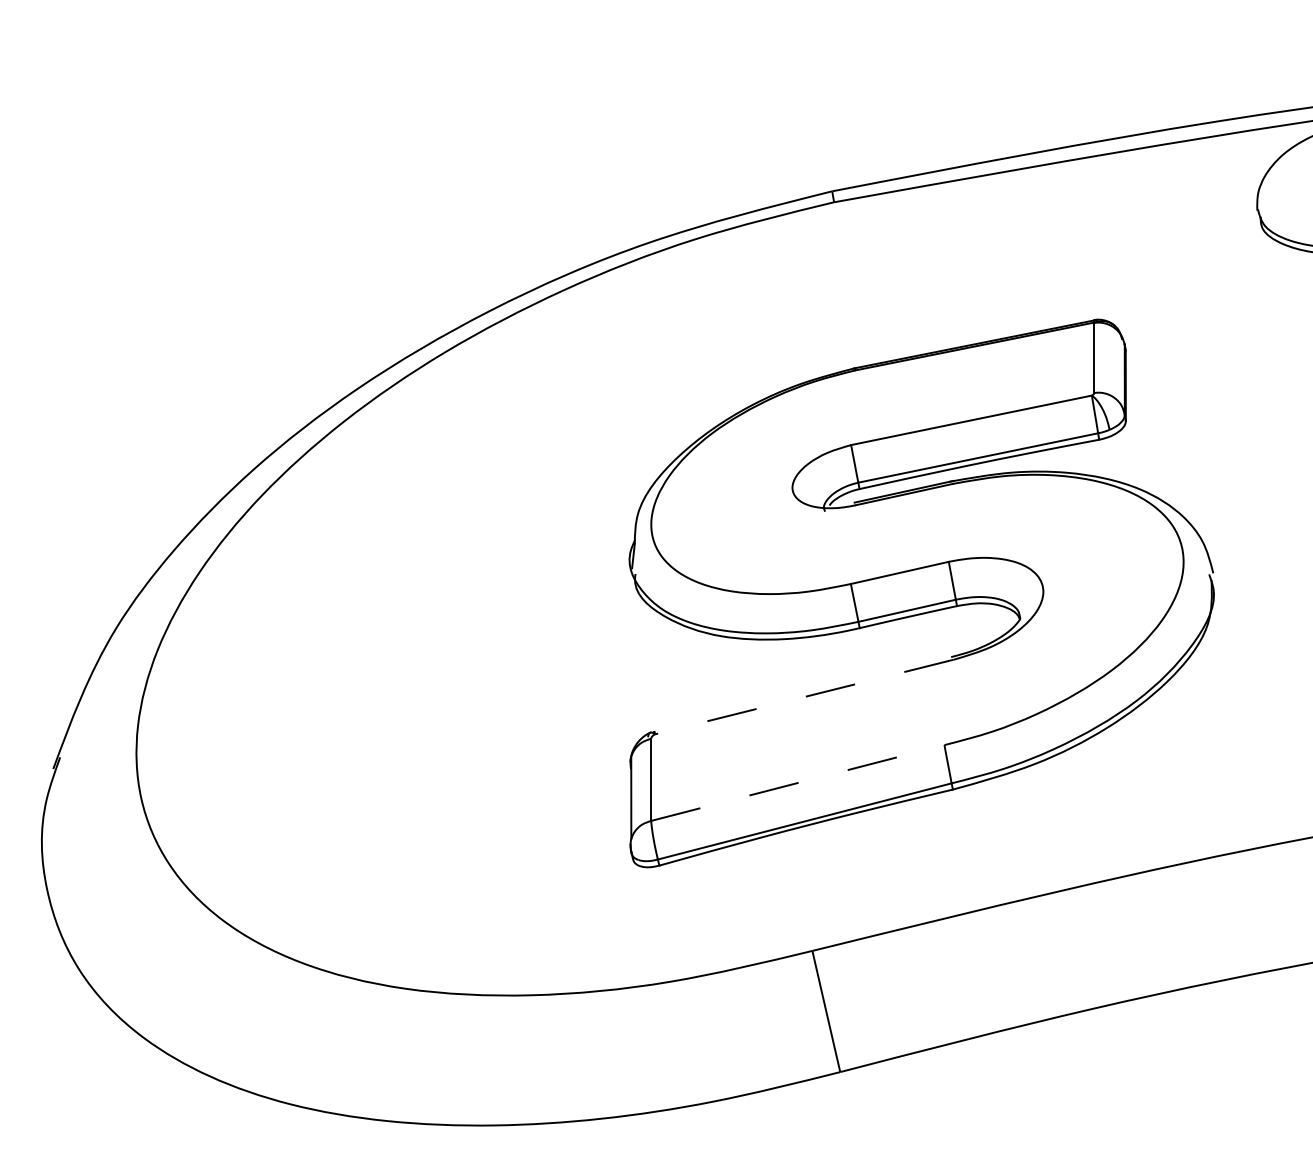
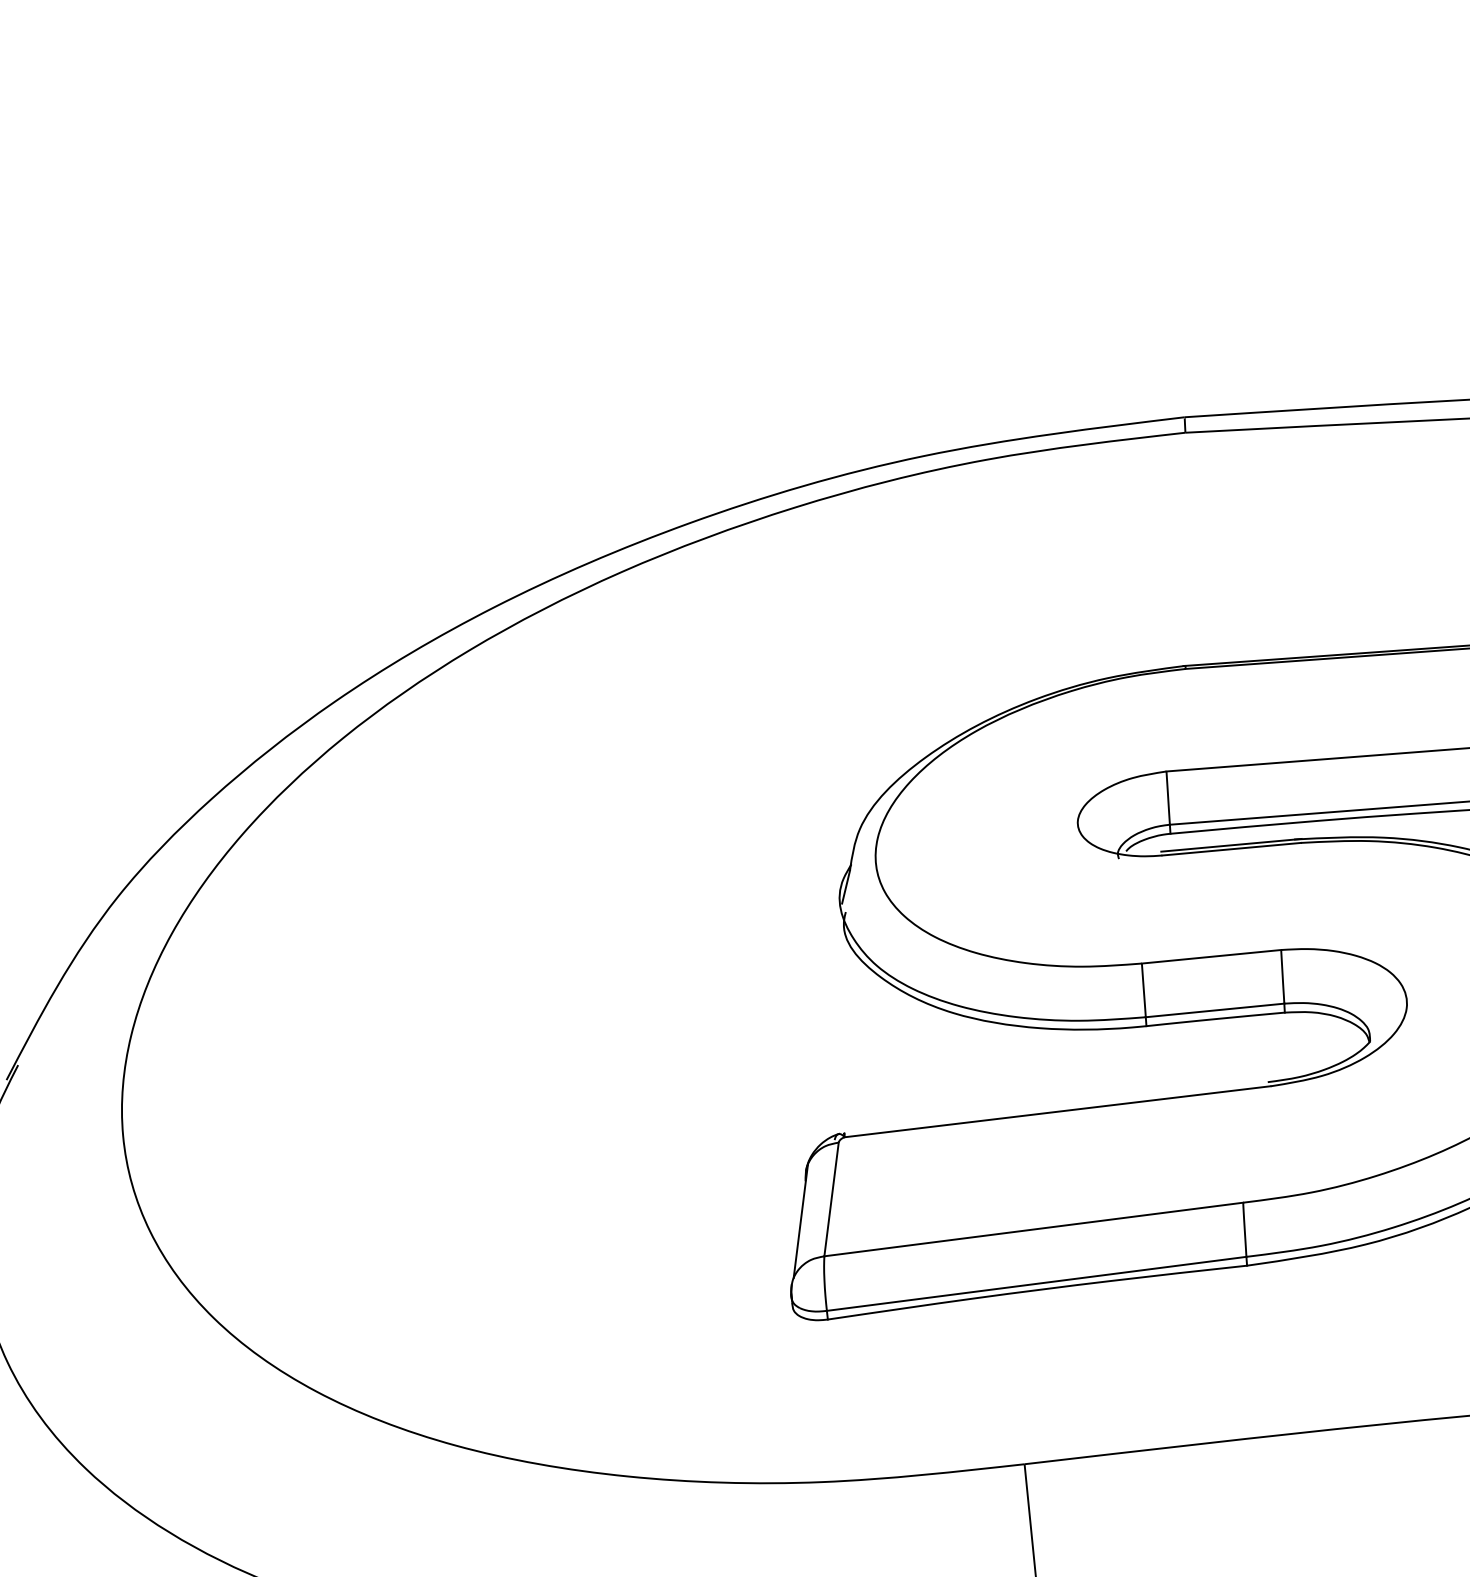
line: (804, 697) -> (1057, 1112), dashed -> solid
line: (798, 782) -> (1034, 1228), dashed -> solid

